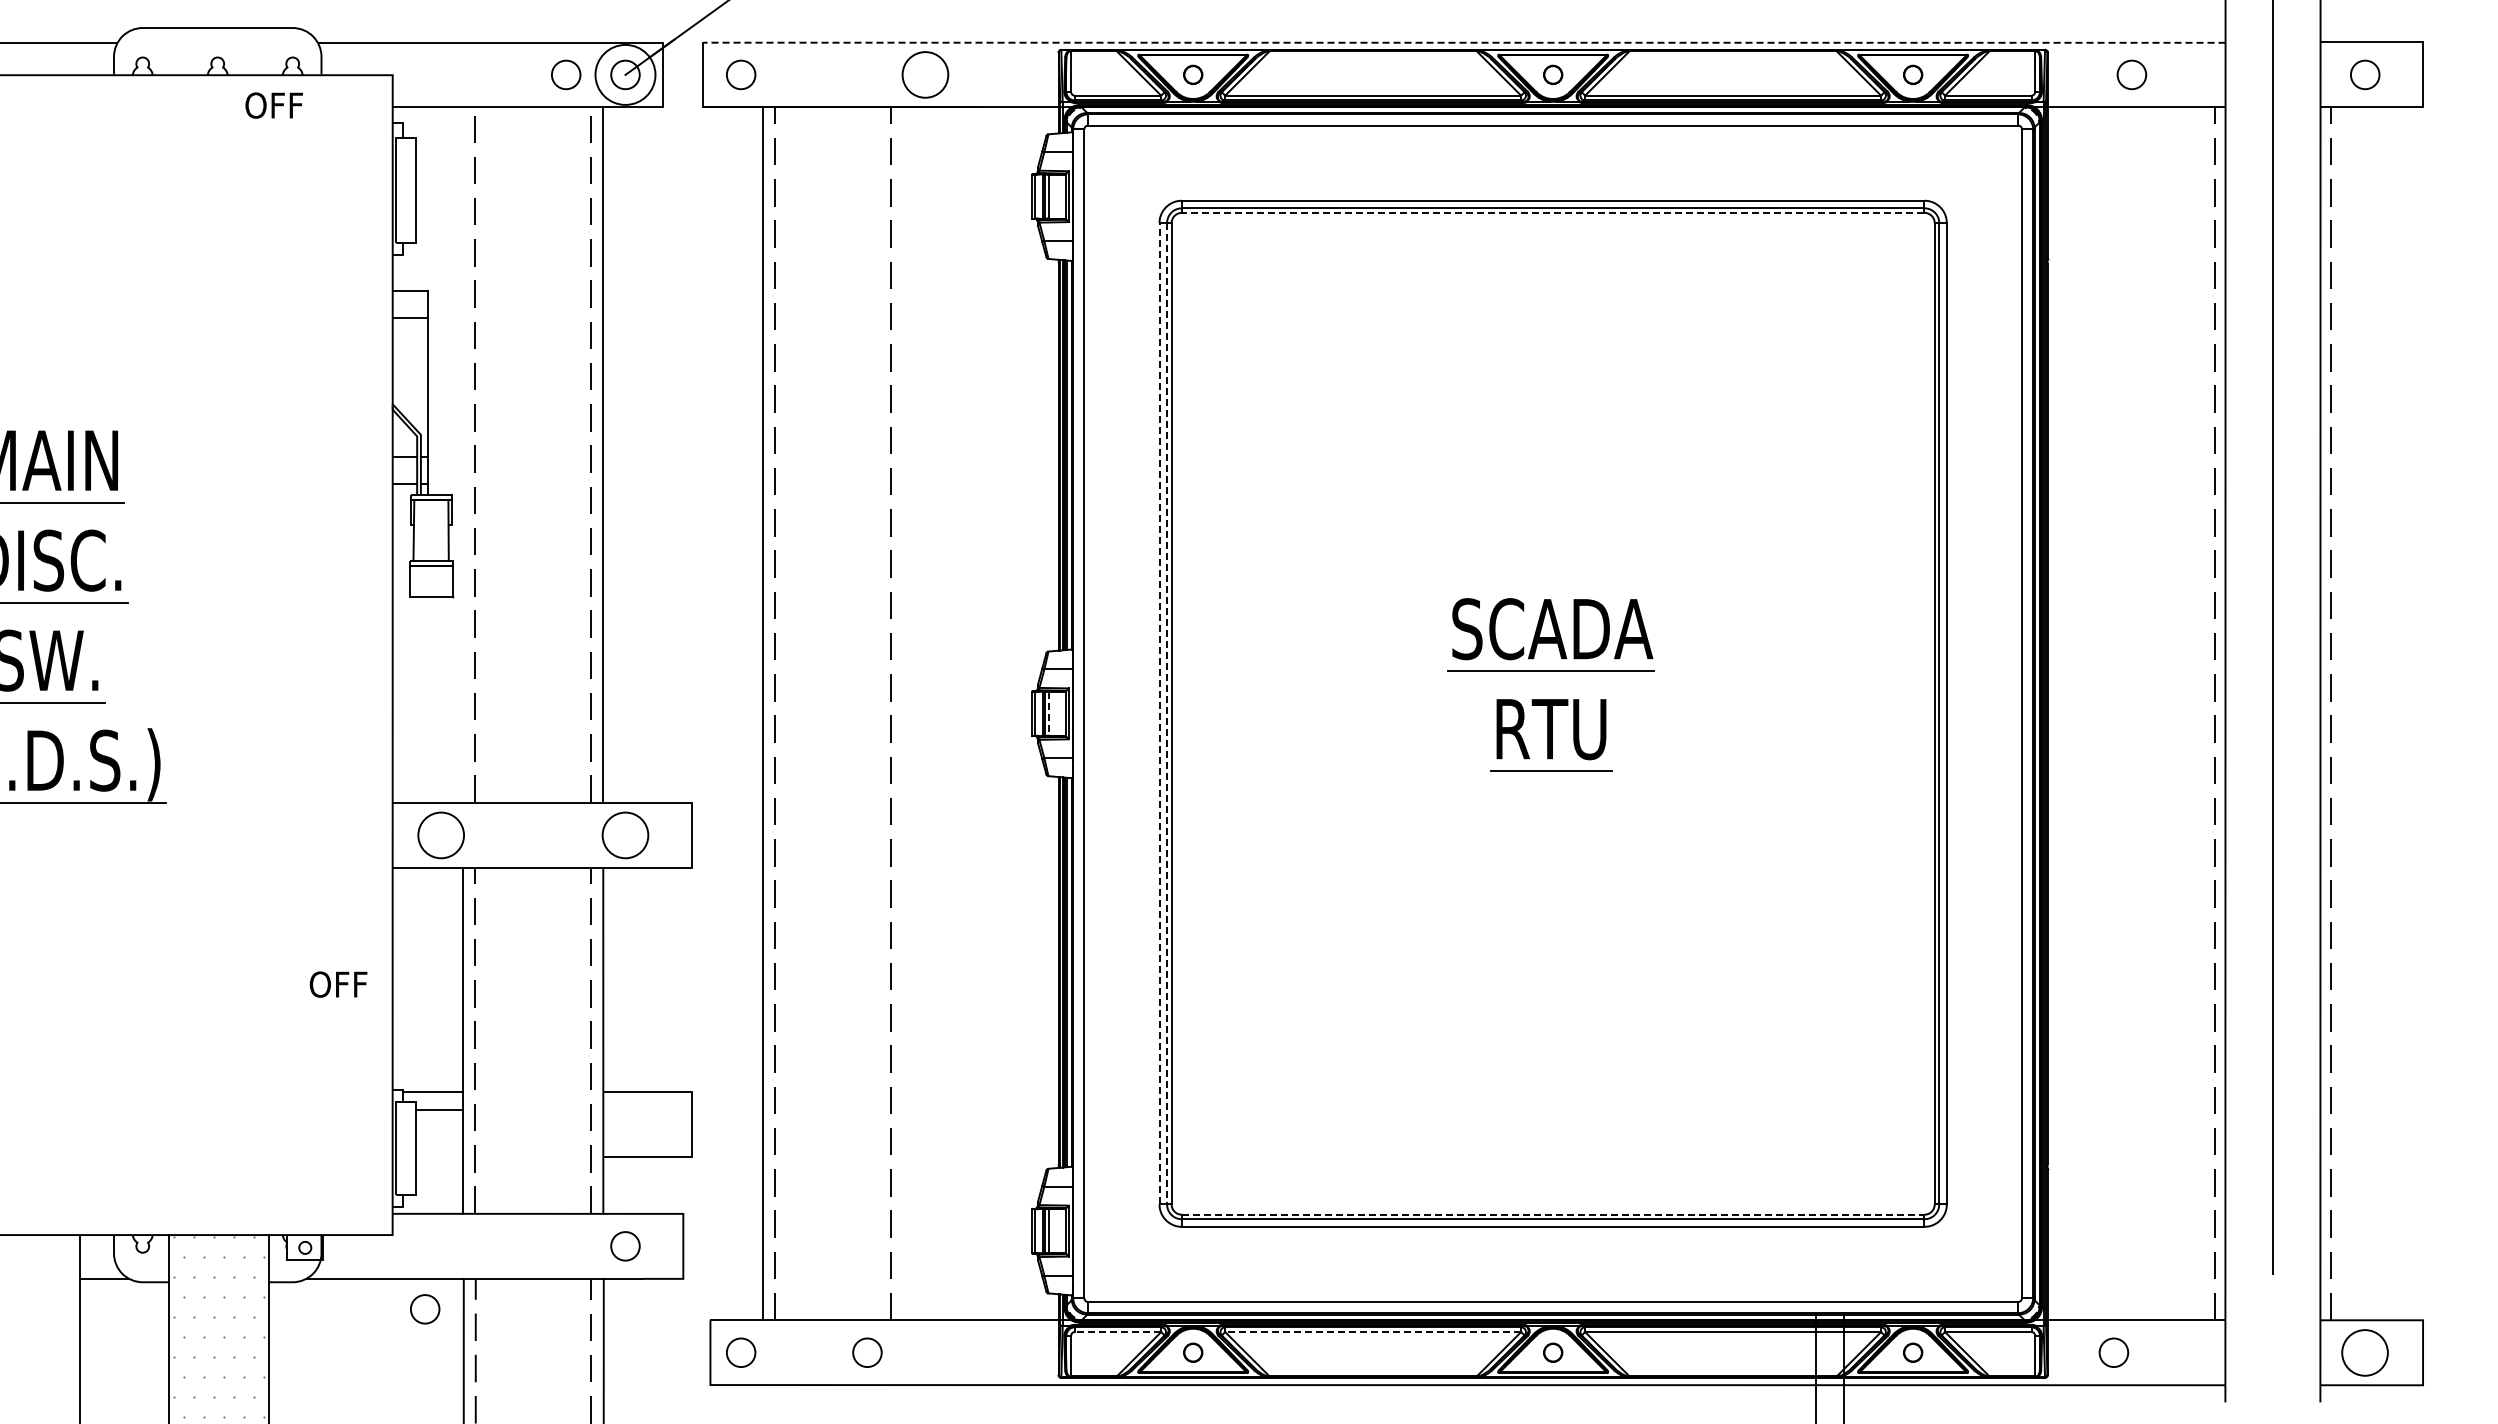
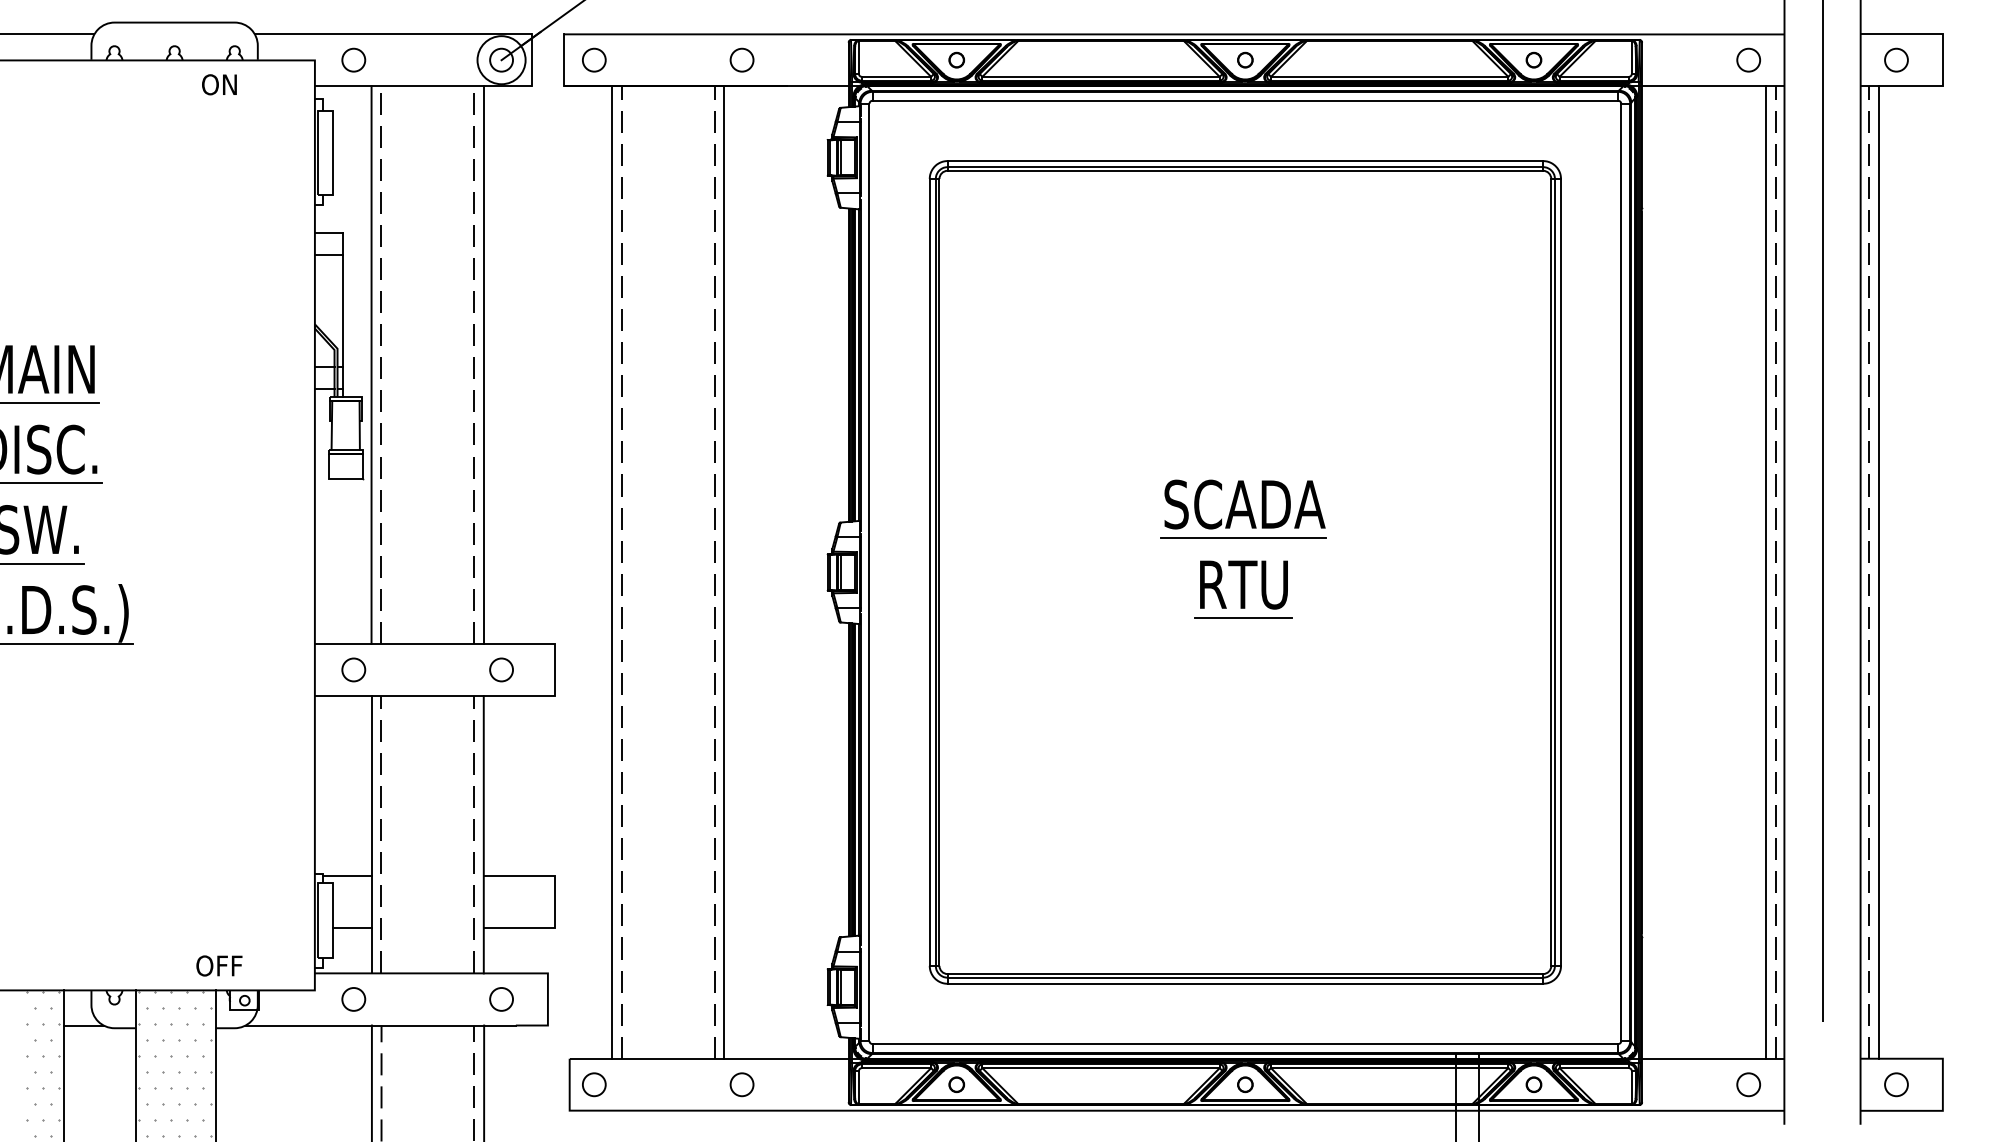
line: (1463, 42) -> (1173, 34), dashed -> solid
circle: (566, 74) -> (354, 59), moved
circle: (925, 74) -> (742, 59), size x0.62
circle: (2131, 74) -> (1748, 59), moved
text: (273, 105) -> (219, 84), OFF -> ON
line: (1552, 212) -> (1244, 170), dashed -> solid
line: (463, 454) -> (371, 364), added
line: (903, 713) -> (724, 572), added
line: (1049, 713) -> (841, 572), dashed -> solid
line: (1159, 713) -> (929, 572), dashed -> solid
line: (1167, 713) -> (936, 572), dashed -> solid
line: (2203, 713) -> (1766, 572), added
line: (2343, 713) -> (1879, 572), added
circle: (440, 835) -> (353, 670), size x0.62
circle: (625, 835) -> (501, 670), size x0.62
text: (338, 984) -> (219, 965), moved
line: (439, 1110) -> (352, 928), moved
line: (1553, 1214) -> (1245, 973), dashed -> solid
circle: (425, 1309) -> (354, 999), moved
hatch: (53, 1327) -> (42, 1064), added
line: (1117, 1332) -> (896, 1068), dashed -> solid
line: (1373, 1332) -> (1101, 1068), dashed -> solid
circle: (867, 1352) -> (742, 1084), moved
circle: (2113, 1352) -> (1748, 1084), moved
circle: (2365, 1352) -> (1896, 1084), size x0.62

